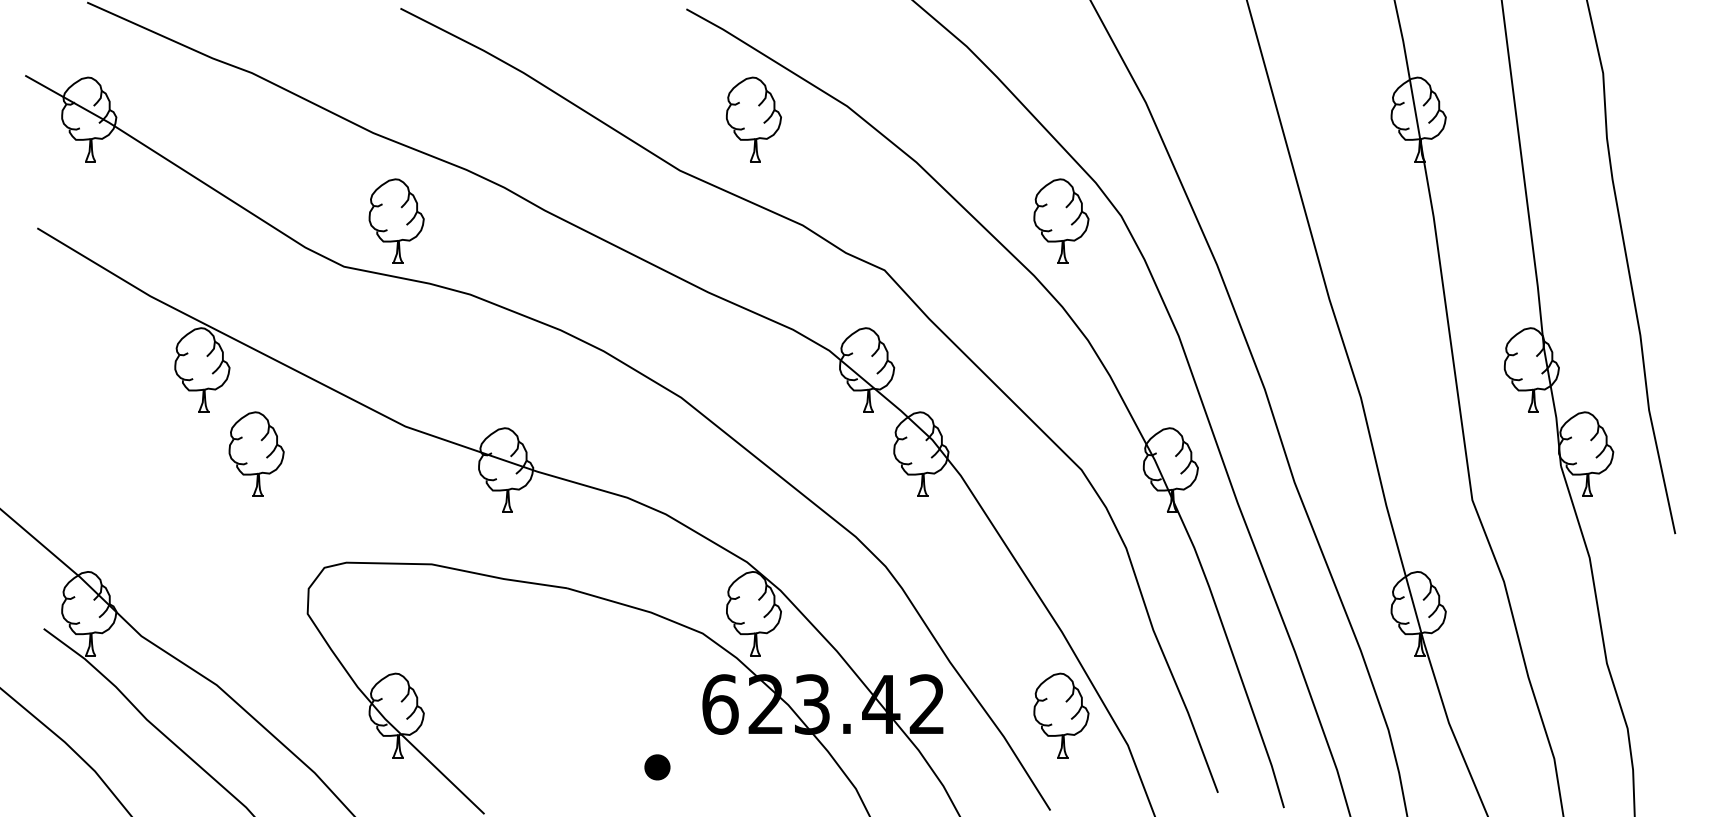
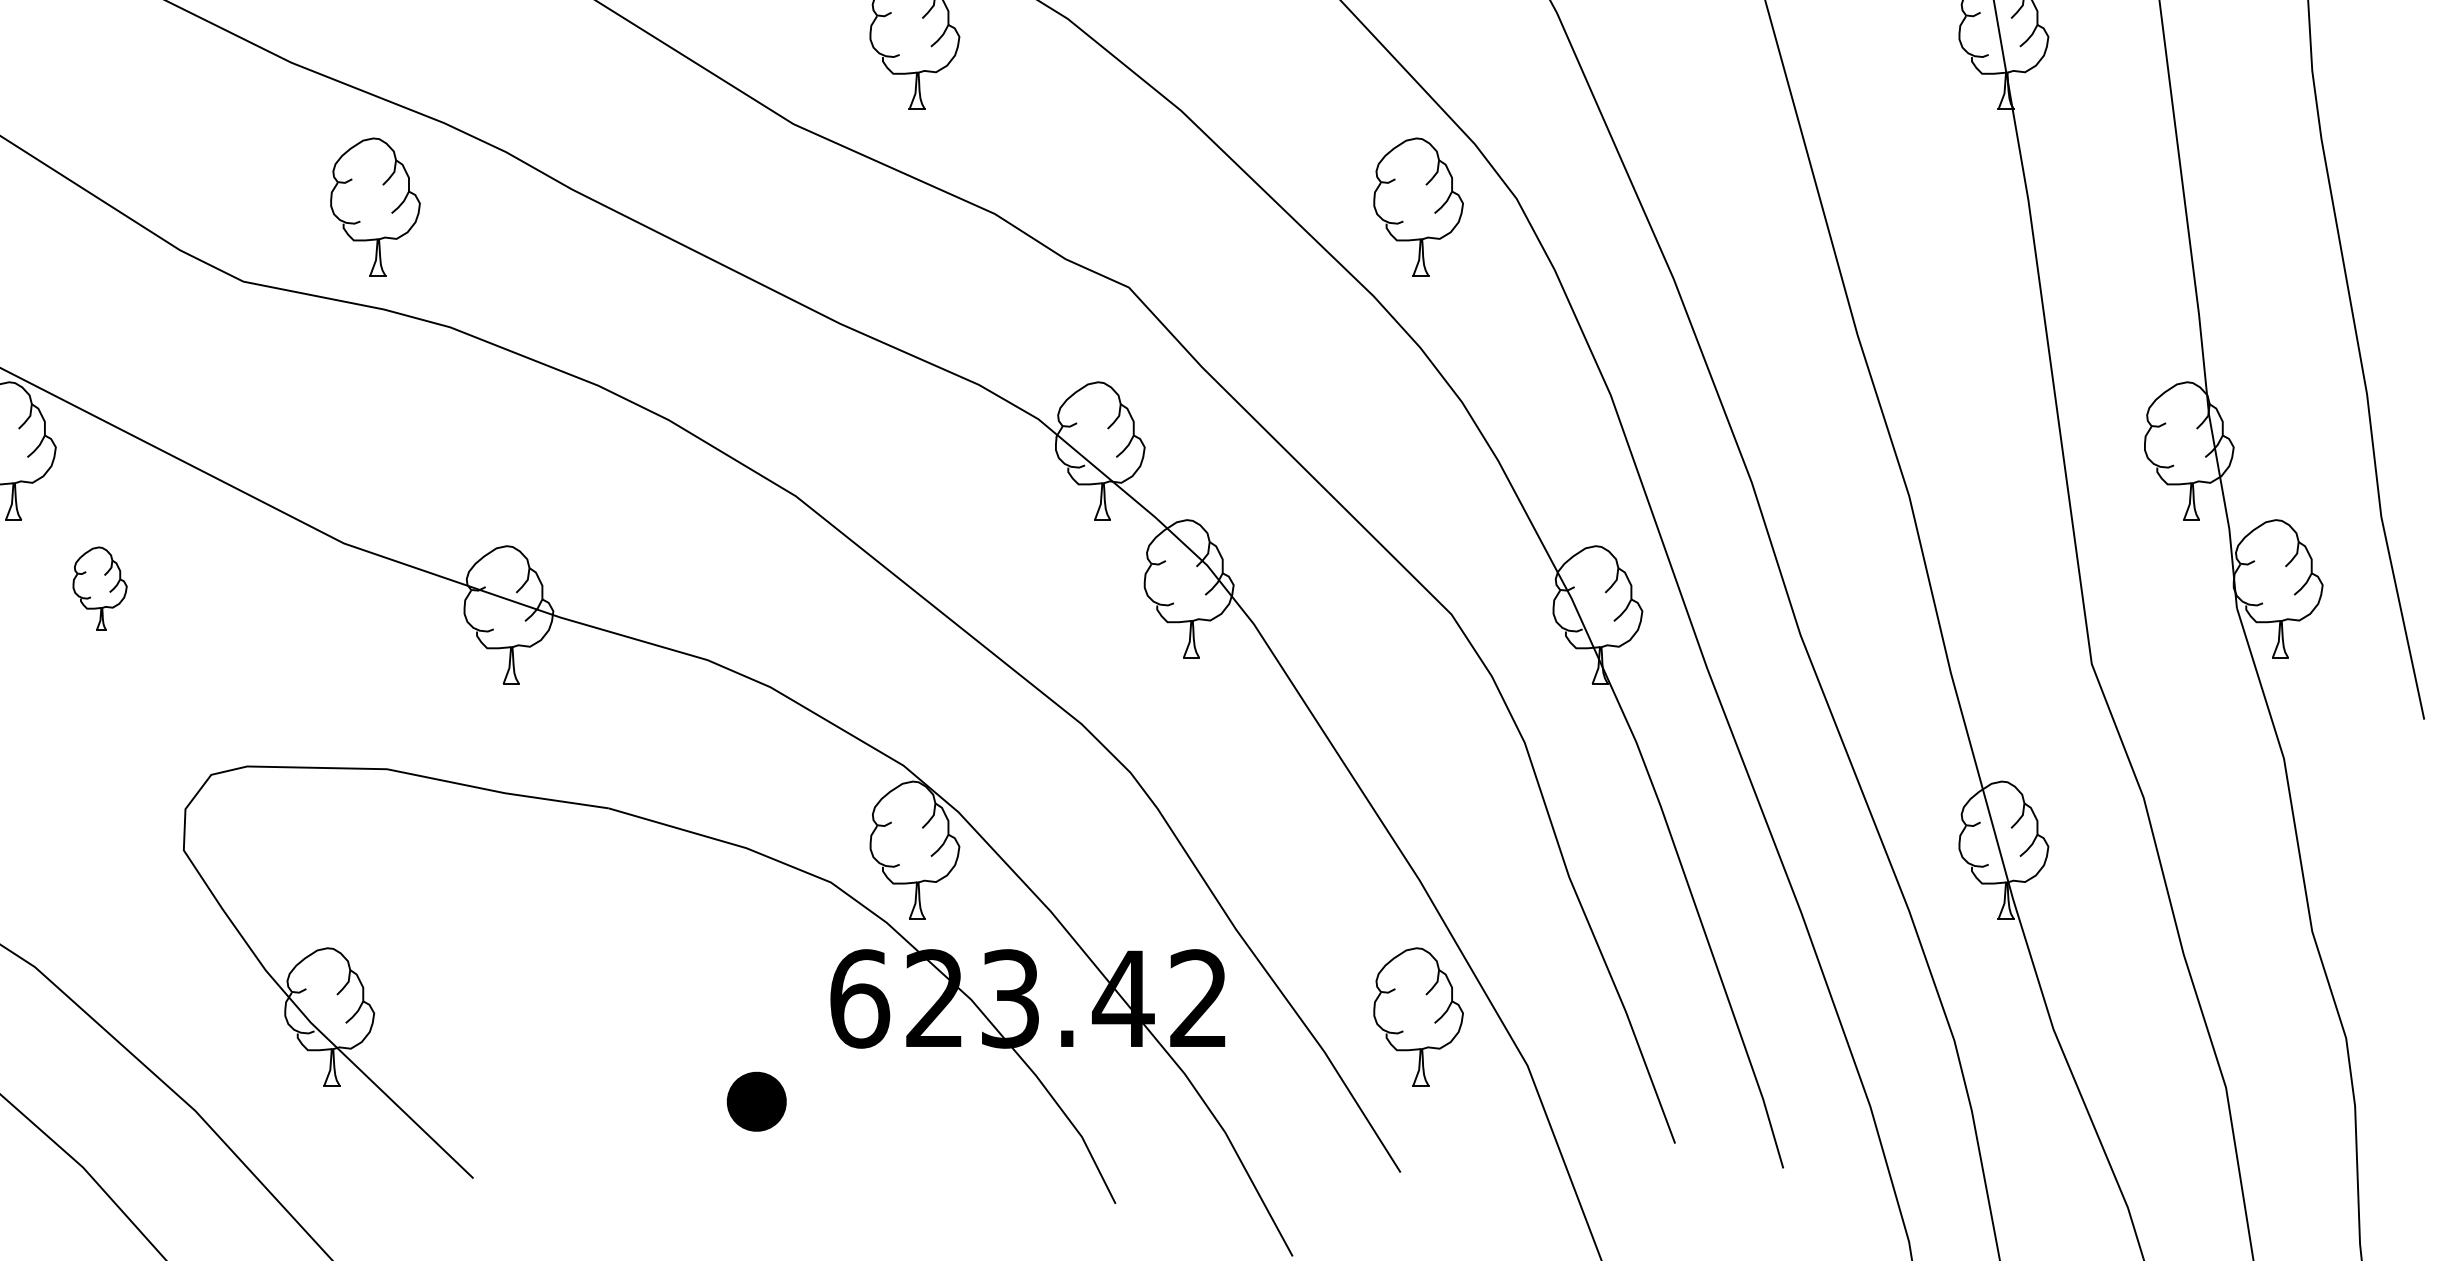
part: (396, 220) -> (375, 205), moved
part: (256, 453) -> (99, 587), size x0.6
part: (657, 767) -> (756, 1102), size x1.4

